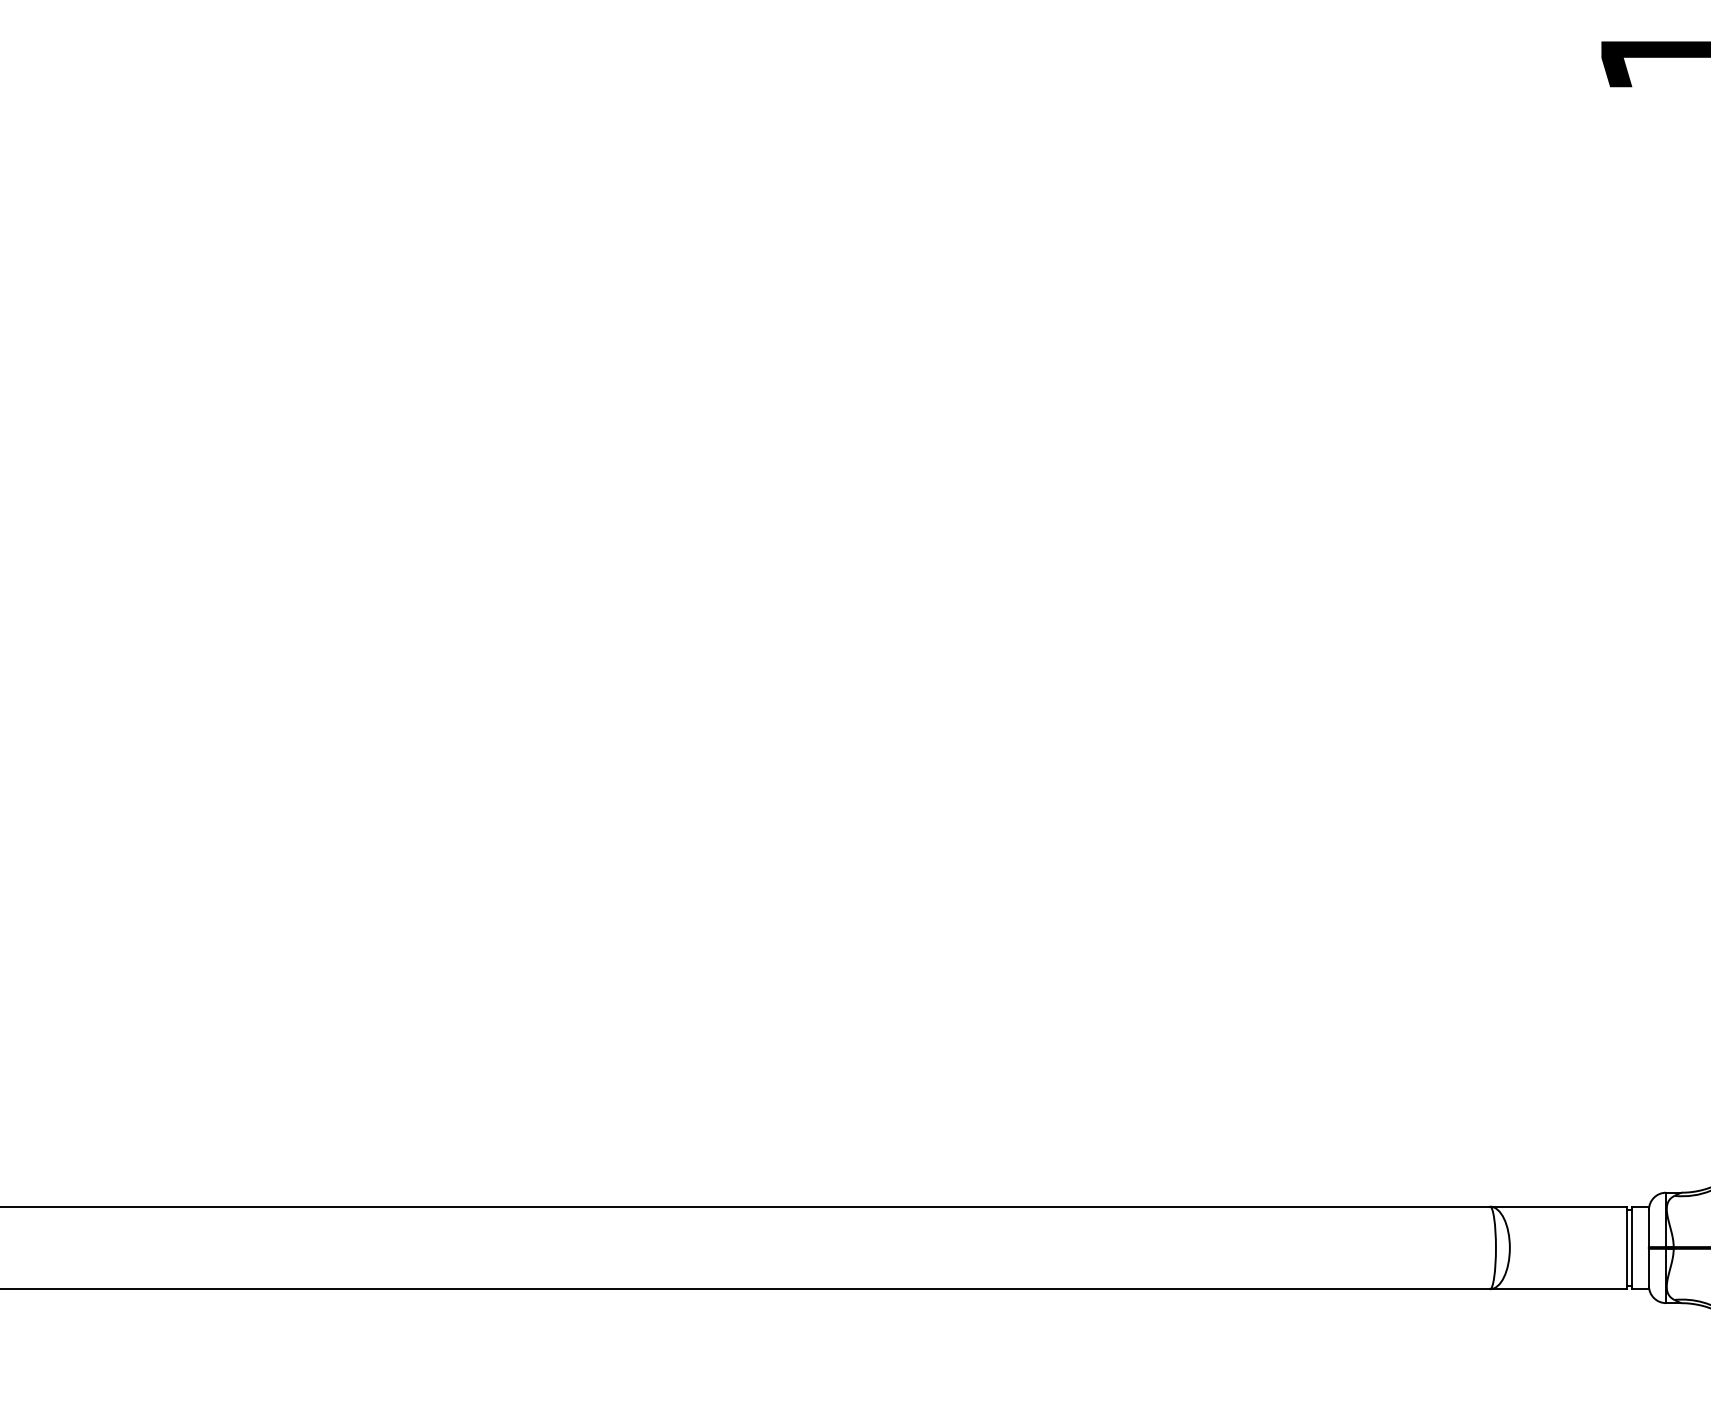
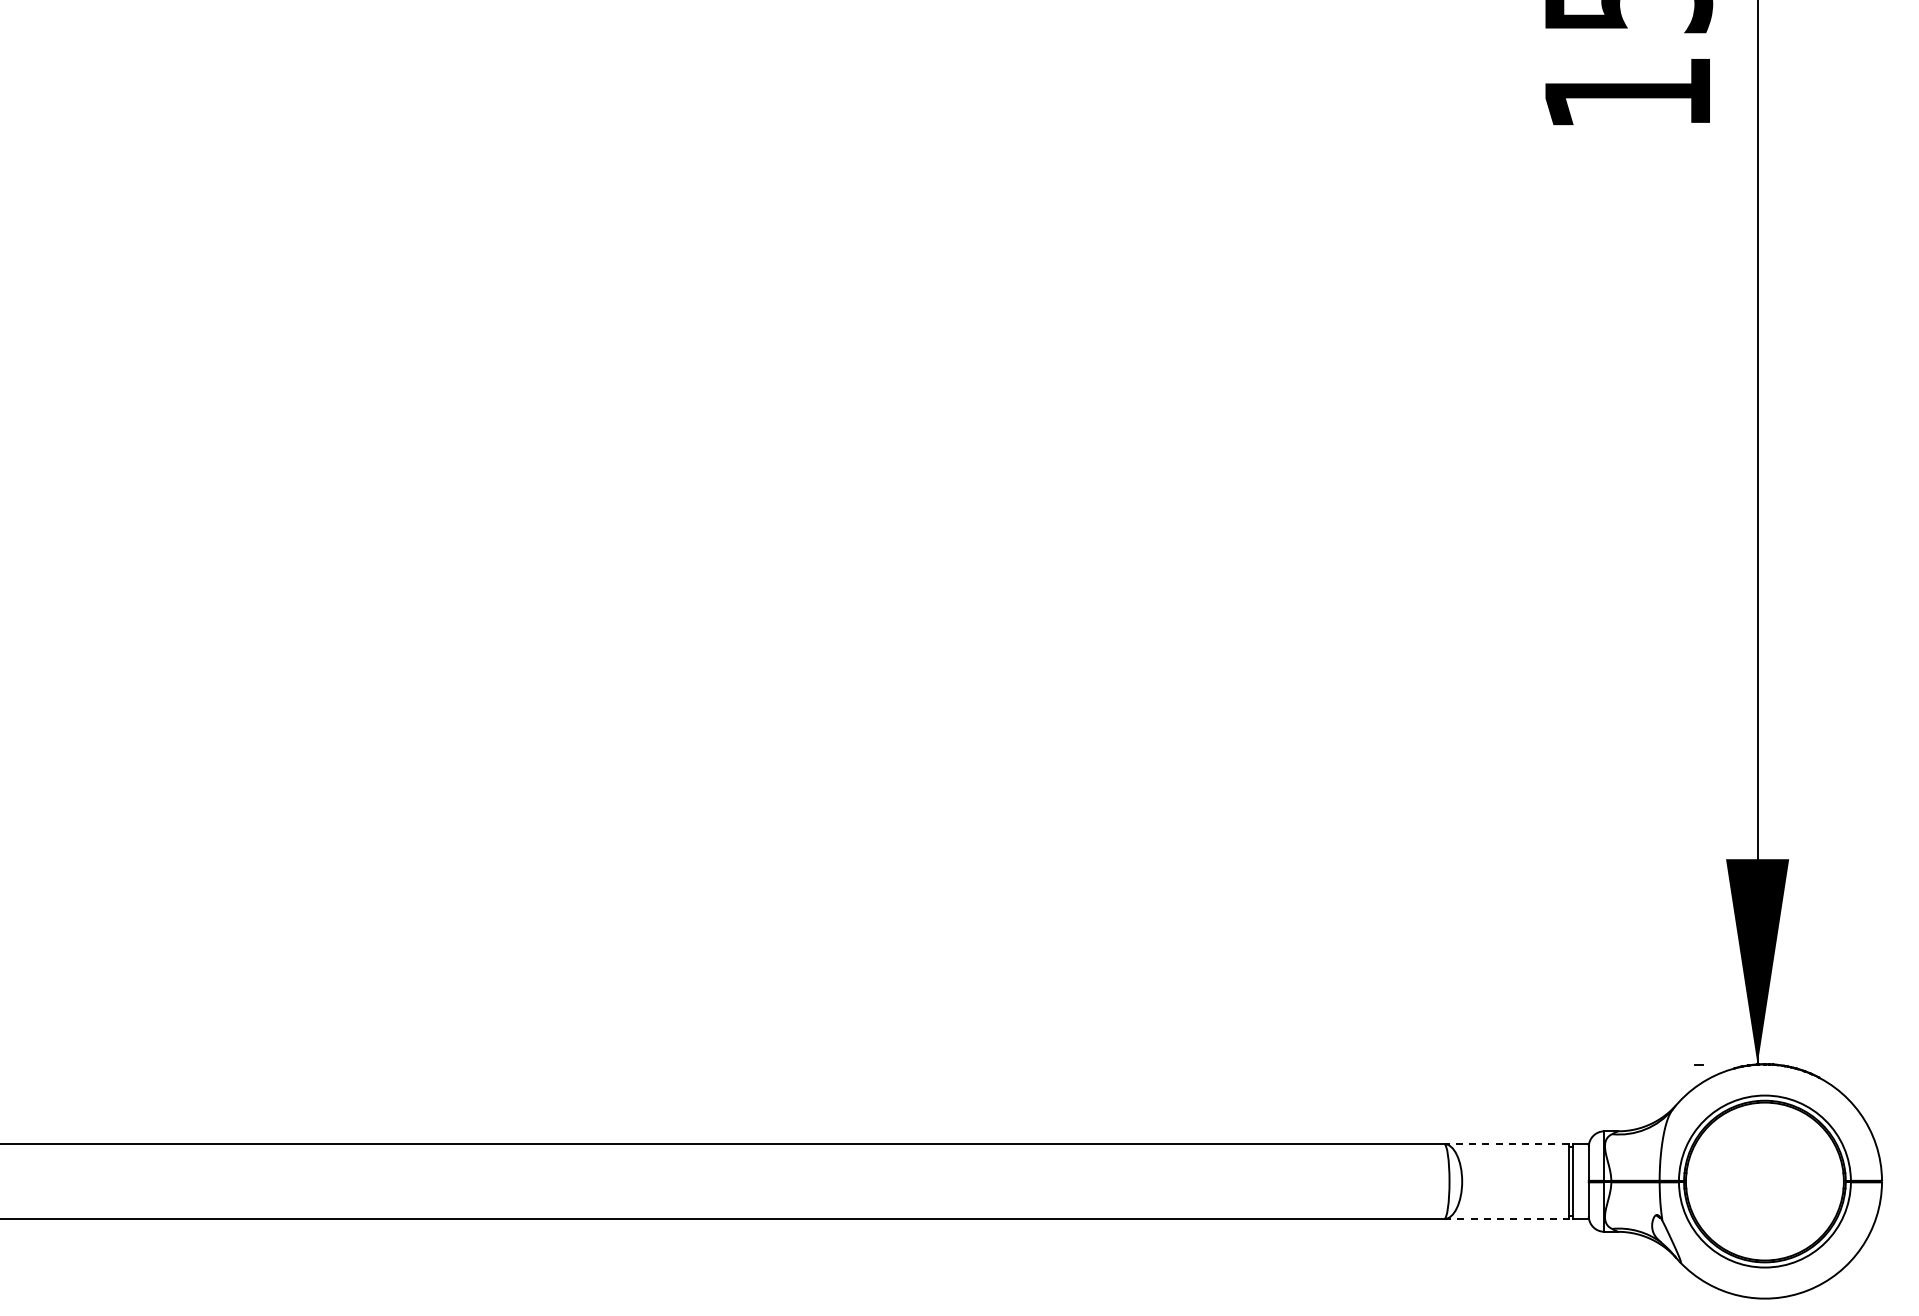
line: (1557, 1207) -> (1505, 1144), solid -> dashed
line: (1558, 1289) -> (1506, 1219), solid -> dashed

